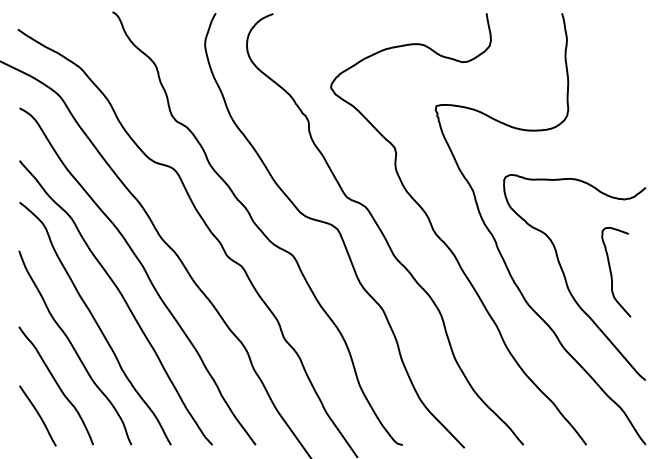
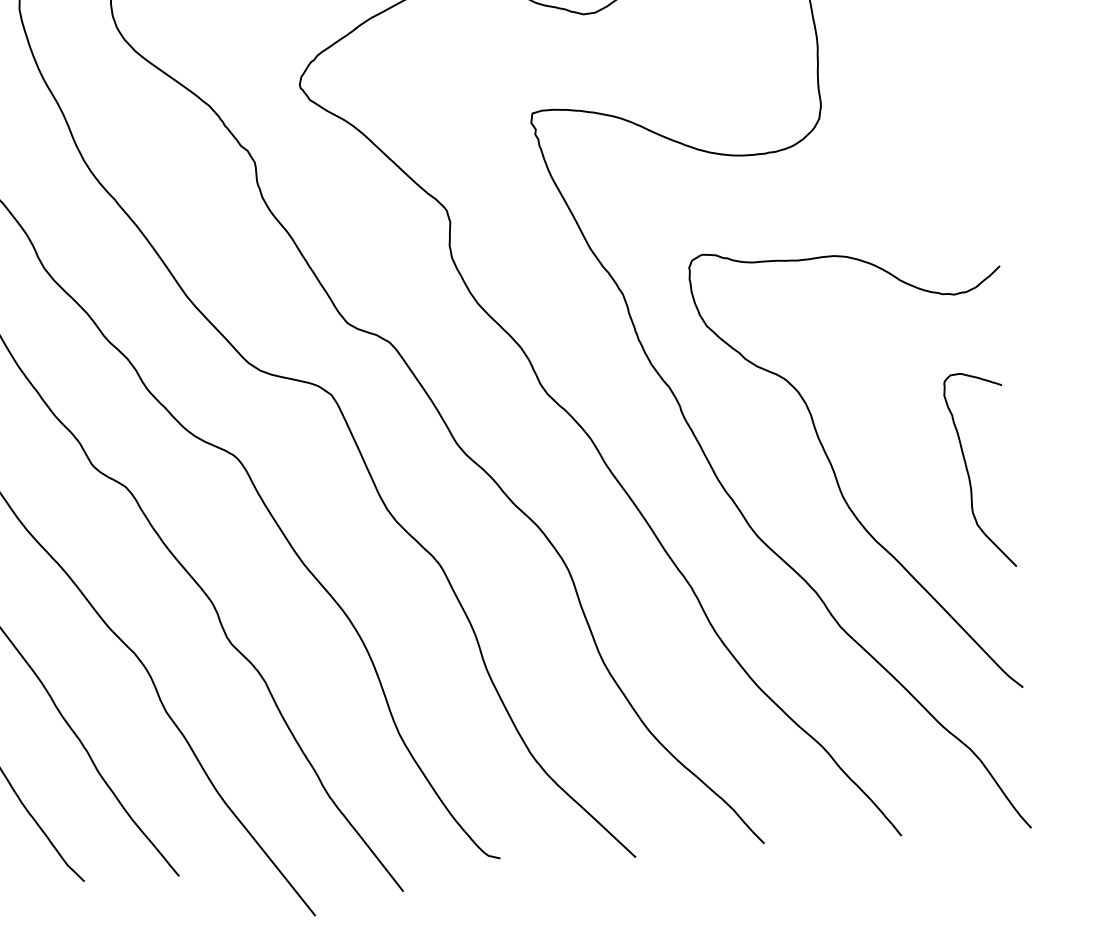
curve: (612, 274) -> (971, 475), moved

